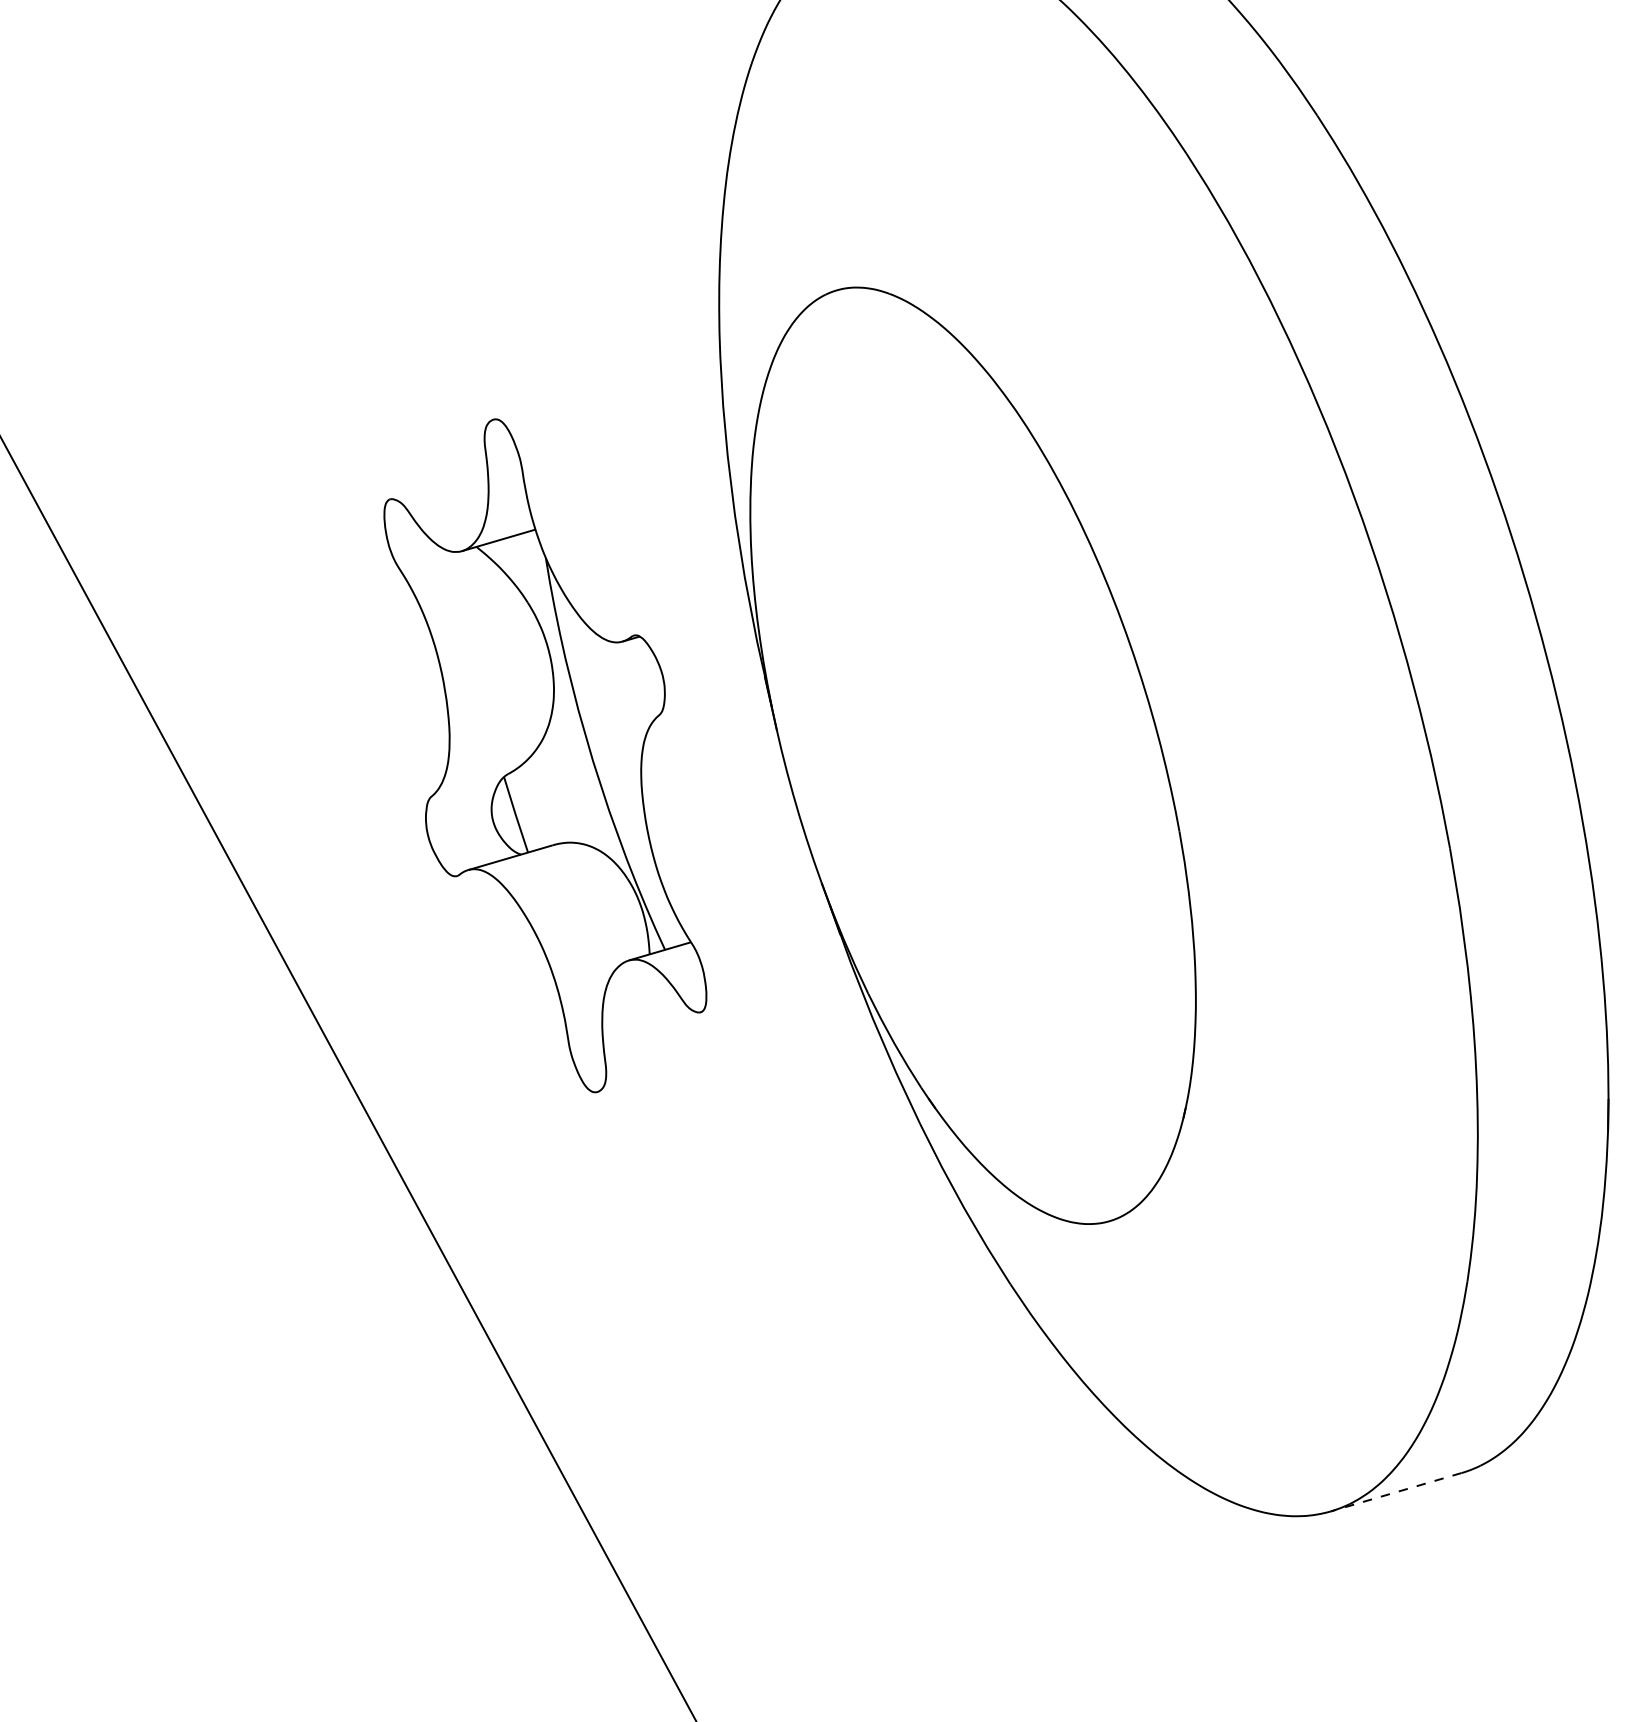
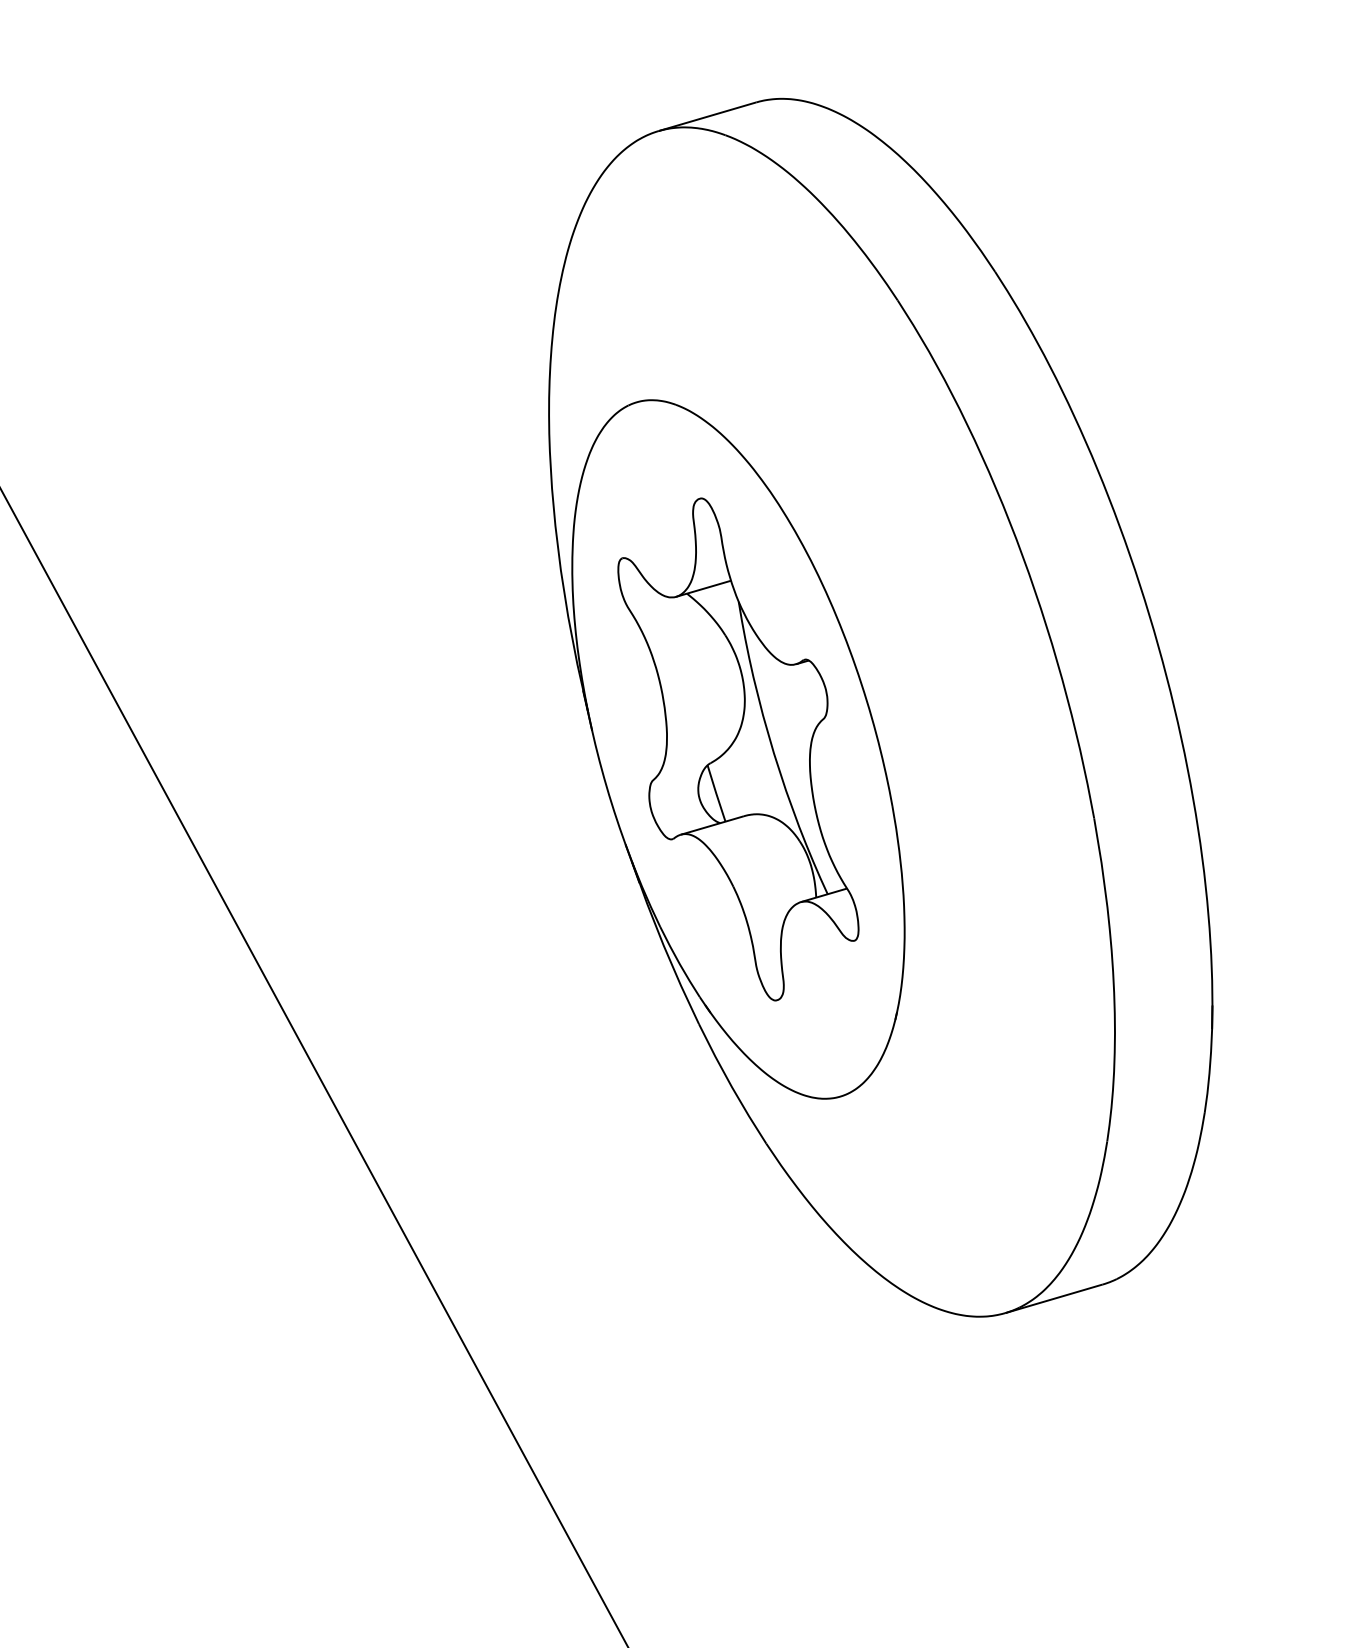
part: (545, 755) -> (738, 749), moved
line: (1396, 1491) -> (1054, 1298), dashed -> solid

